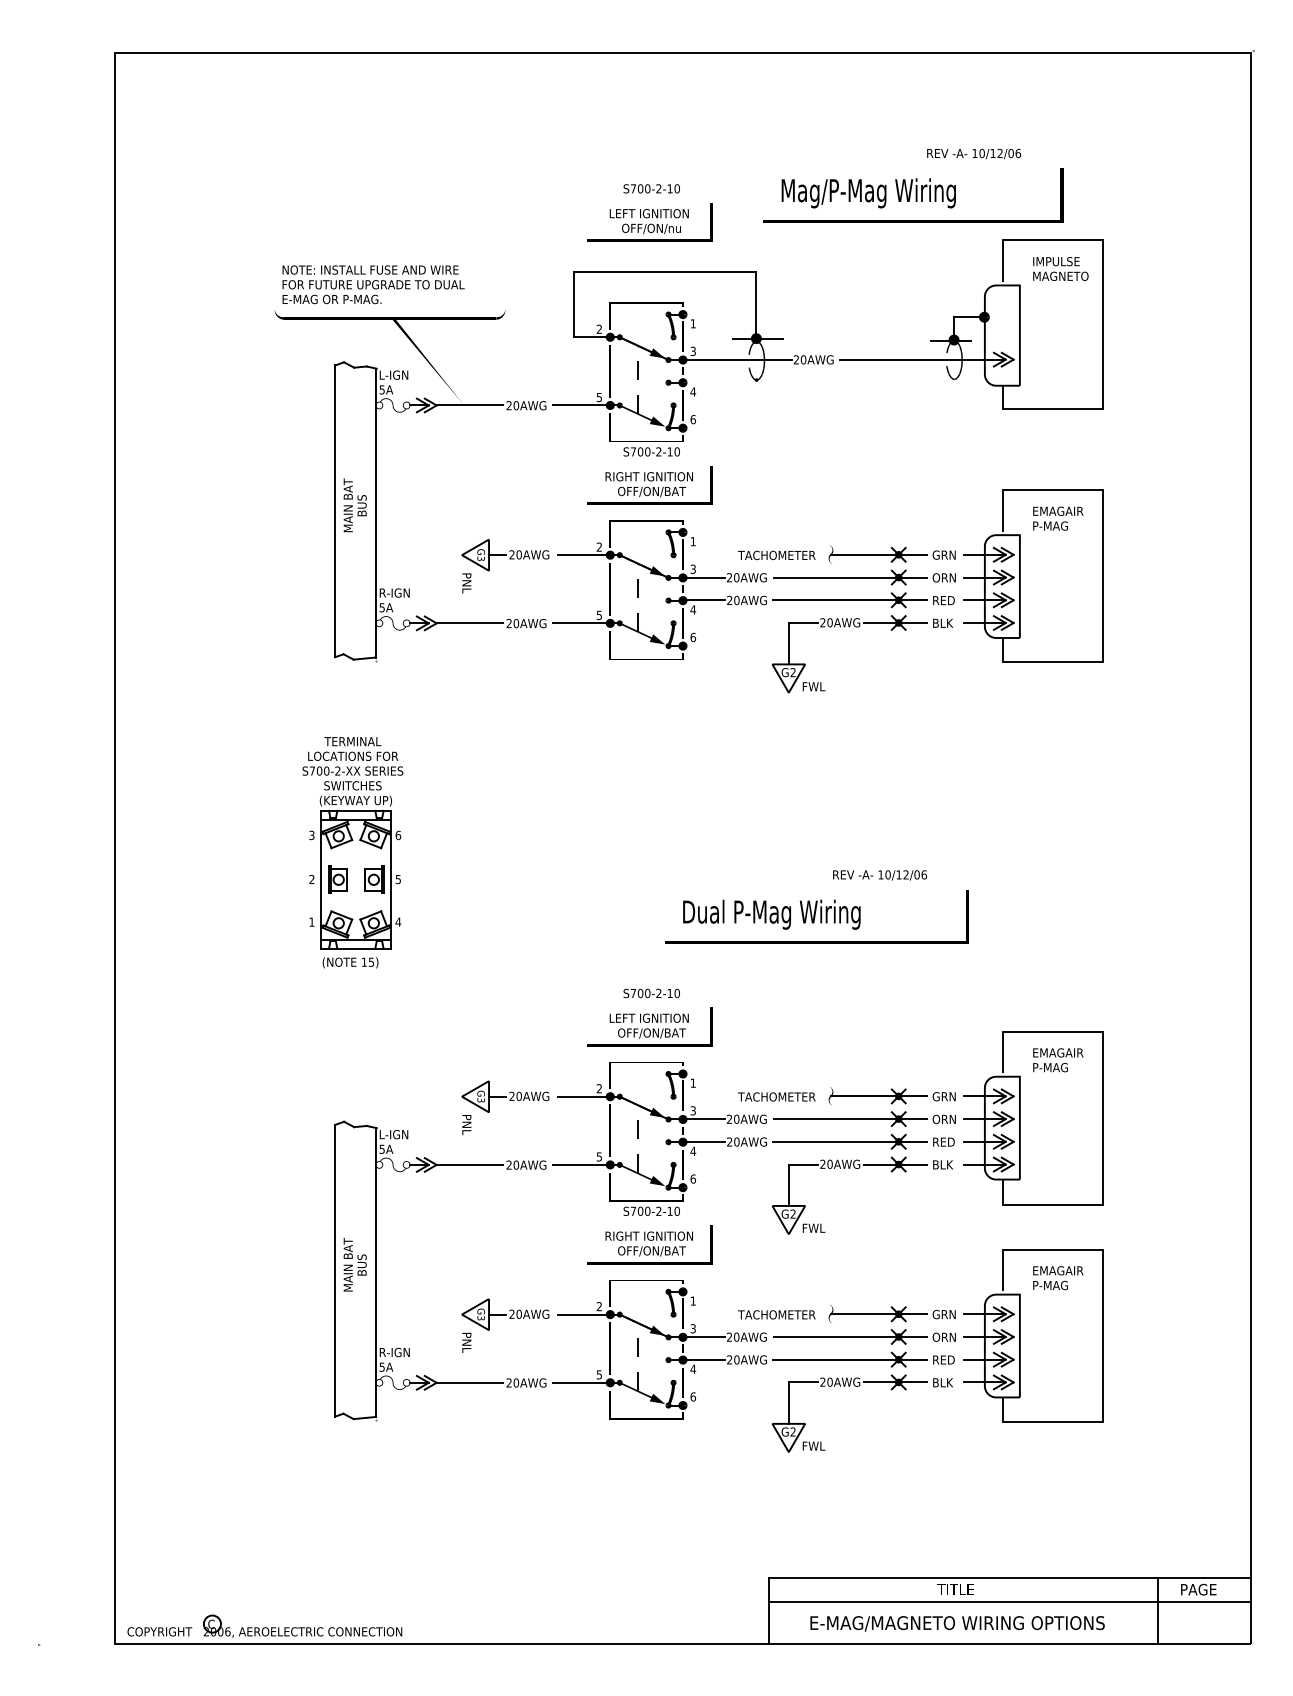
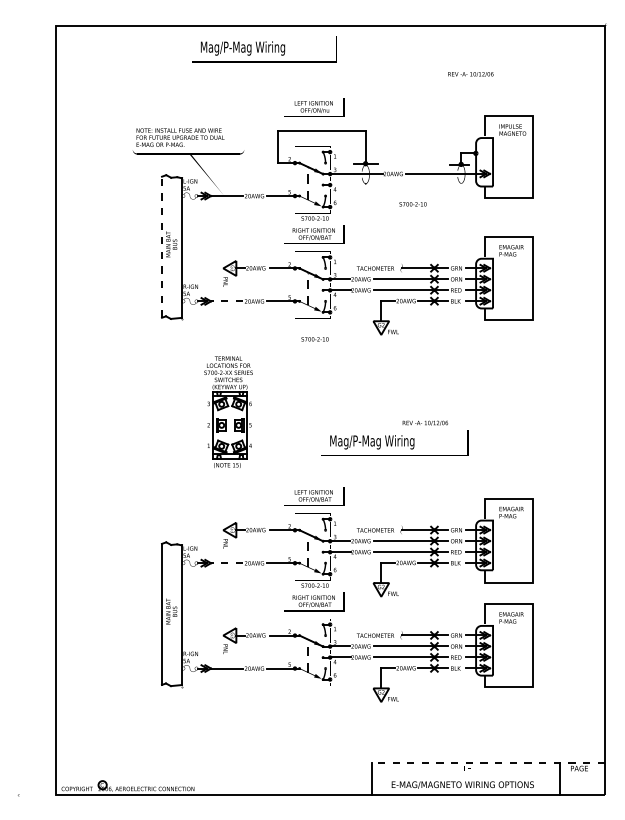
text: (650, 189) -> (412, 204), moved
text: (913, 195) -> (264, 49), moved
line: (336, 511) -> (162, 247), solid -> dashed
line: (468, 623) -> (226, 301), solid -> dashed
part: (352, 851) -> (228, 411), moved
text: (772, 915) -> (373, 442), Dual P-Mag Wiring -> Mag/P-Mag Wiring
text: (650, 993) -> (314, 339), moved
line: (468, 1165) -> (226, 563), solid -> dashed
line: (1010, 1577) -> (488, 762), solid -> dashed
line: (1008, 1601) -> (487, 774), removed

